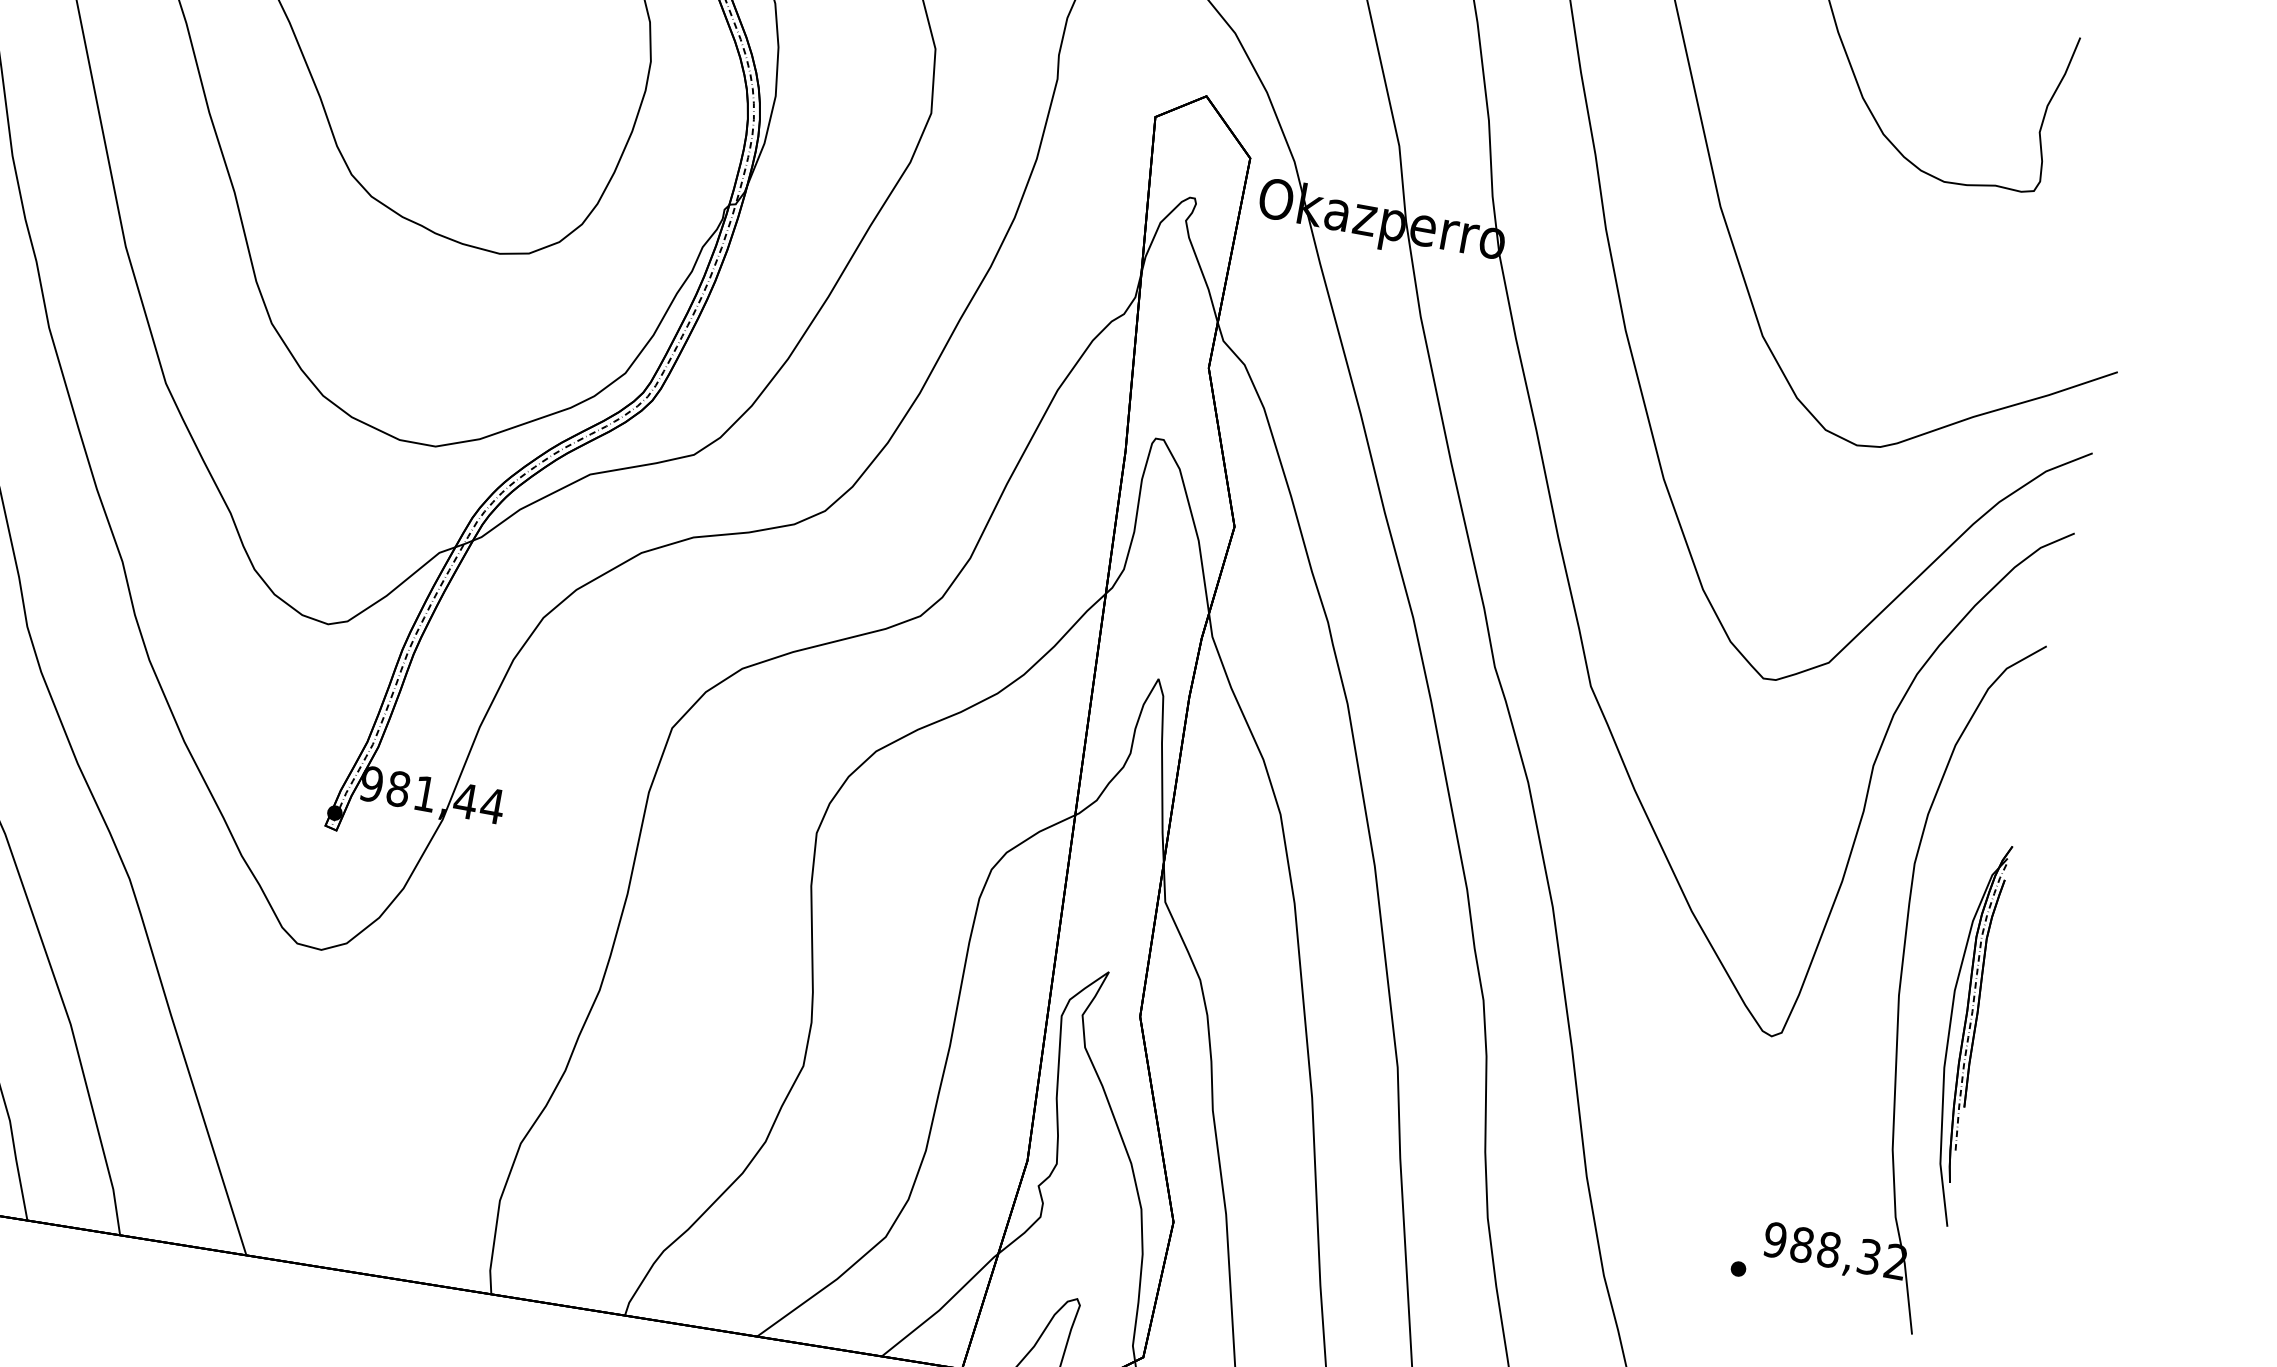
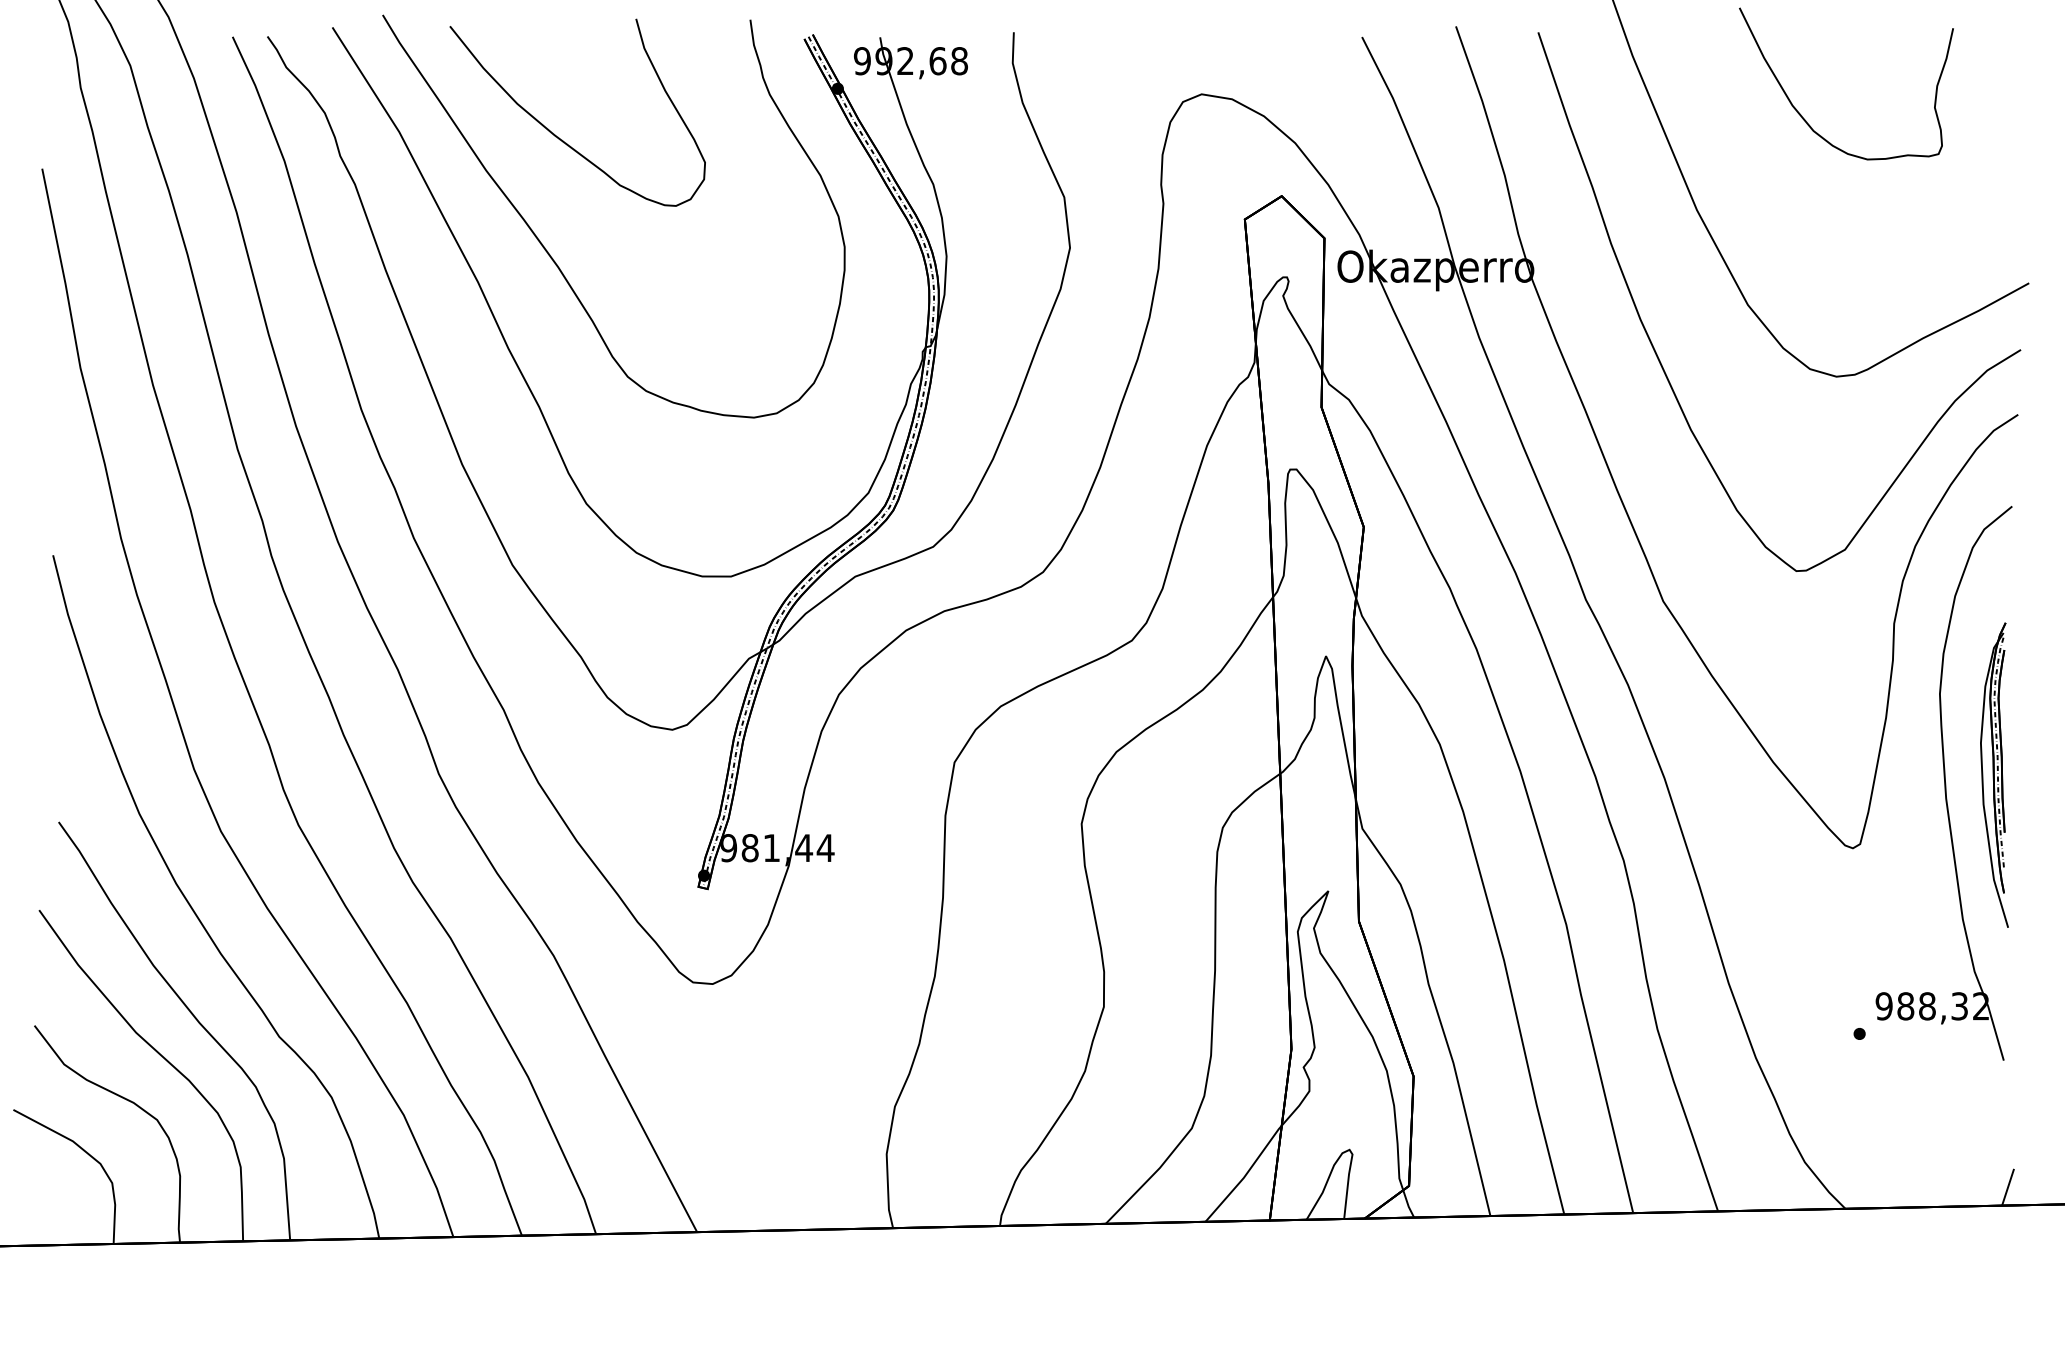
part: (1964, 1032) -> (1994, 774), moved

